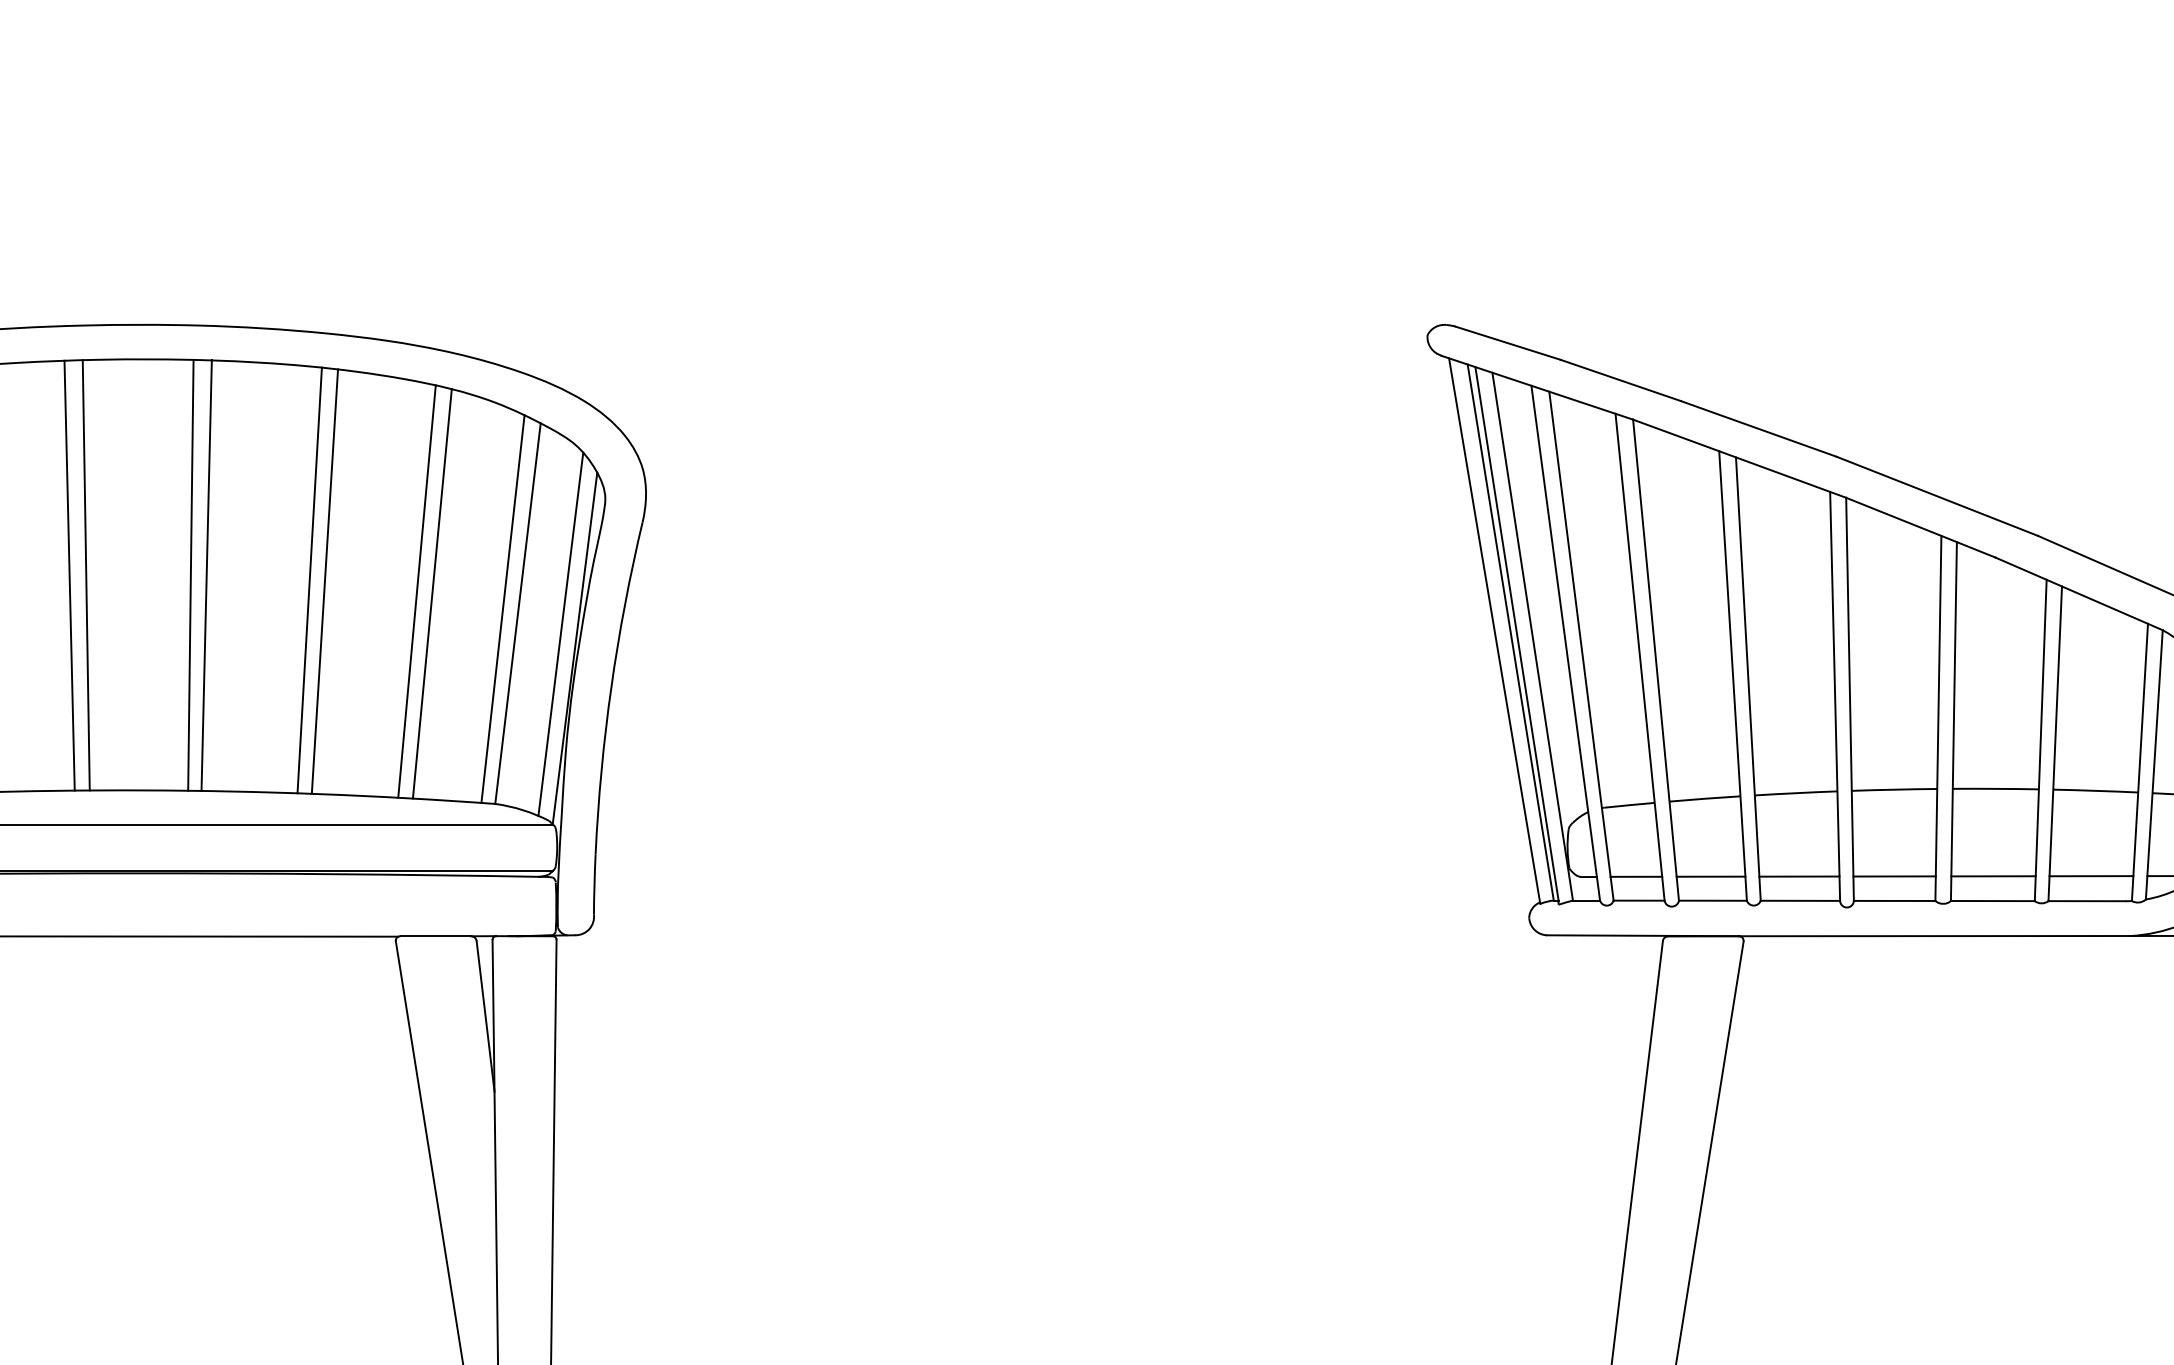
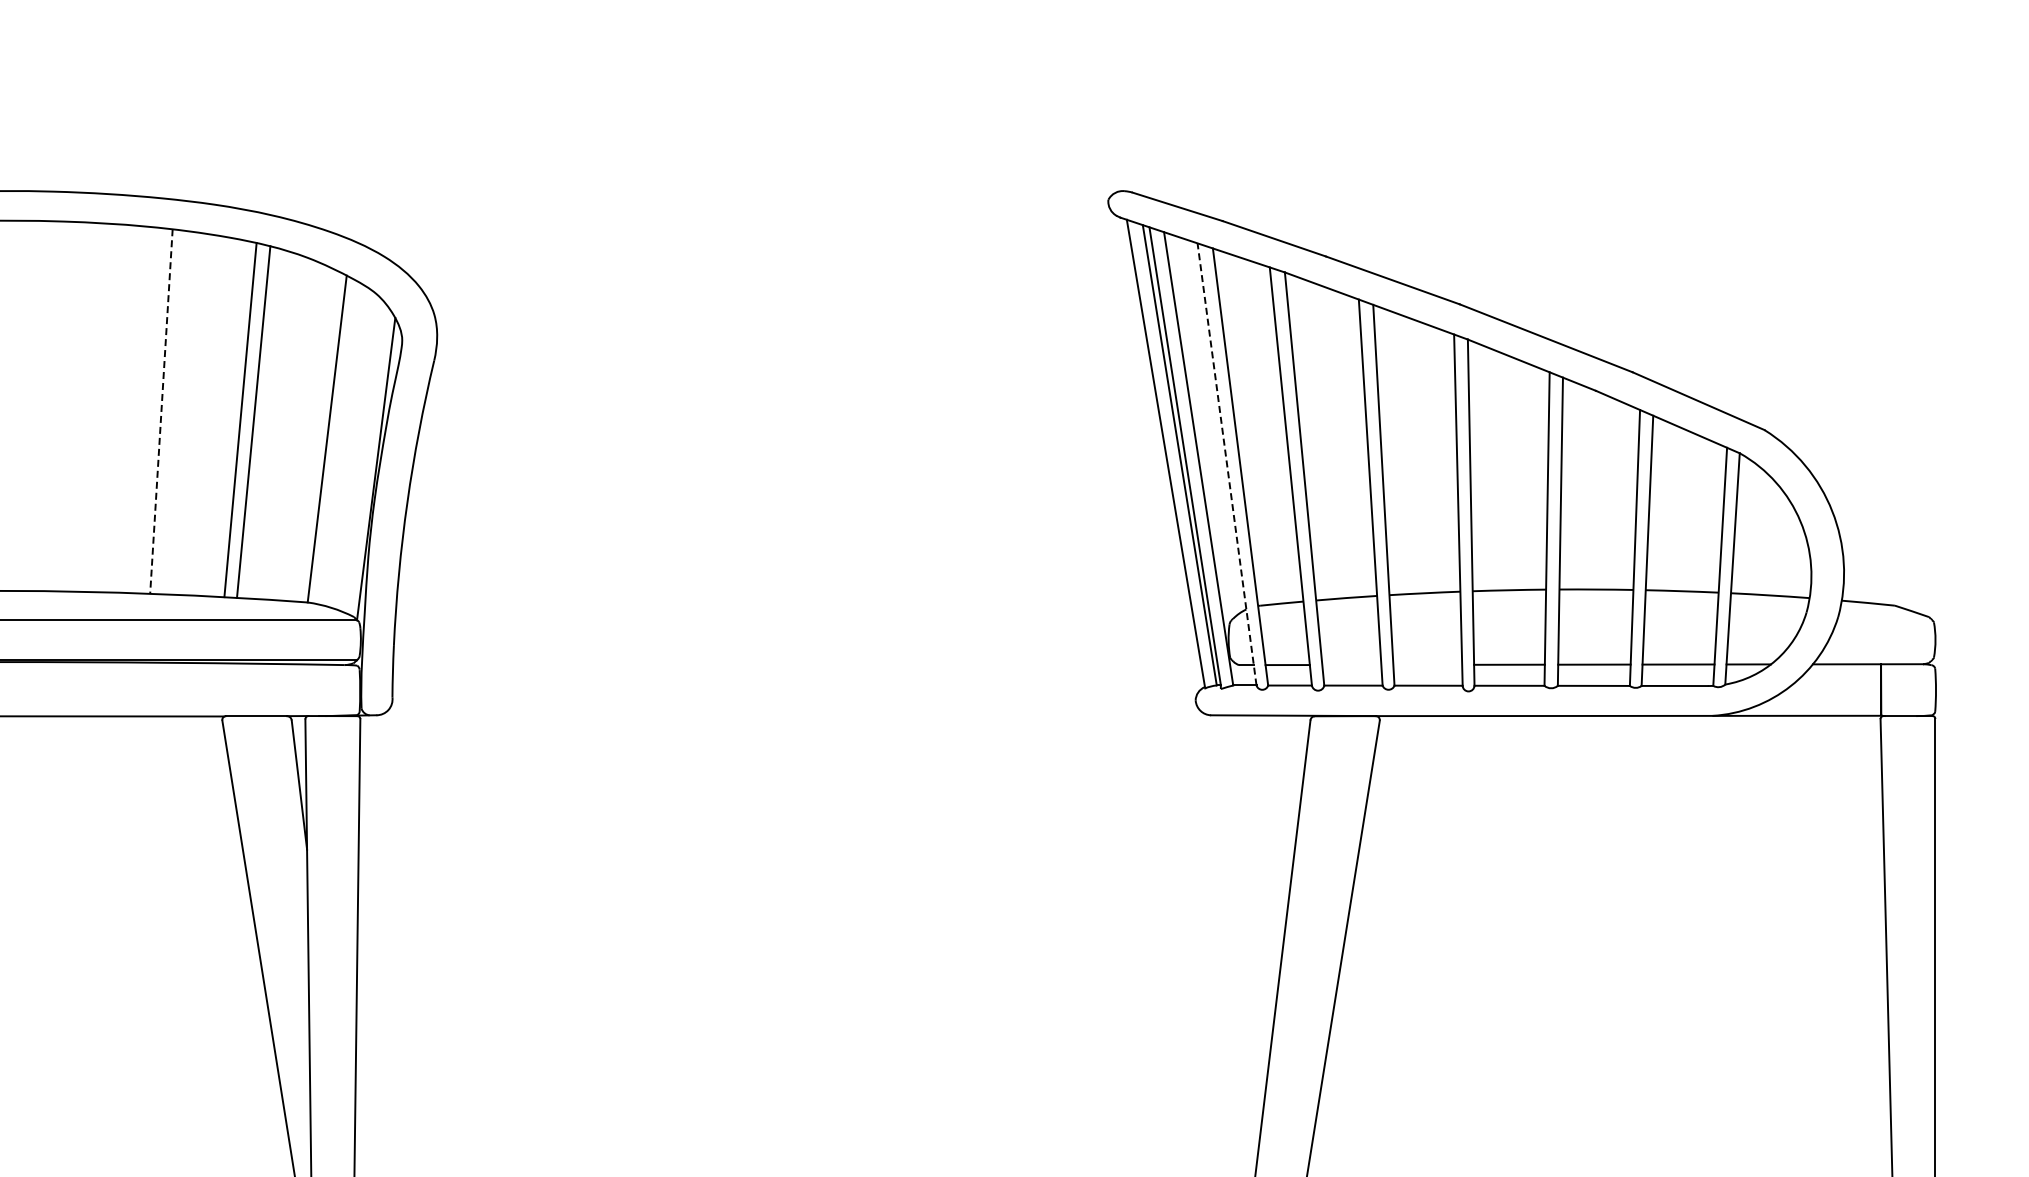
line: (189, 575) -> (45, 406), removed
line: (206, 575) -> (59, 406), removed
line: (308, 580) -> (147, 410), removed
line: (325, 581) -> (161, 411), solid -> dashed
line: (502, 608) -> (313, 434), removed
line: (560, 633) -> (363, 456), removed
line: (1565, 642) -> (1226, 463), solid -> dashed
line: (1710, 876) -> (1351, 664), removed
line: (1799, 876) -> (1427, 664), removed

